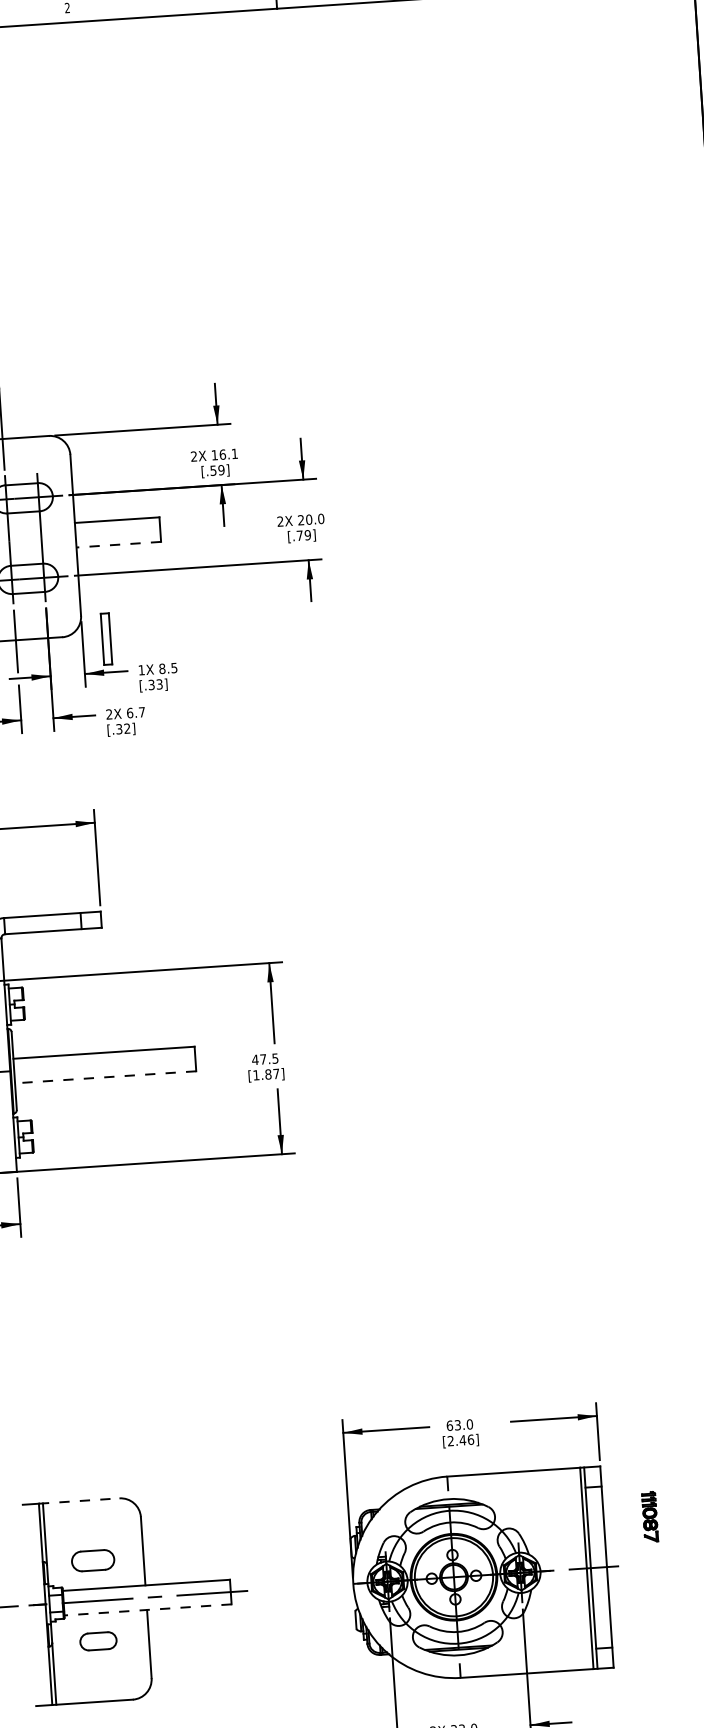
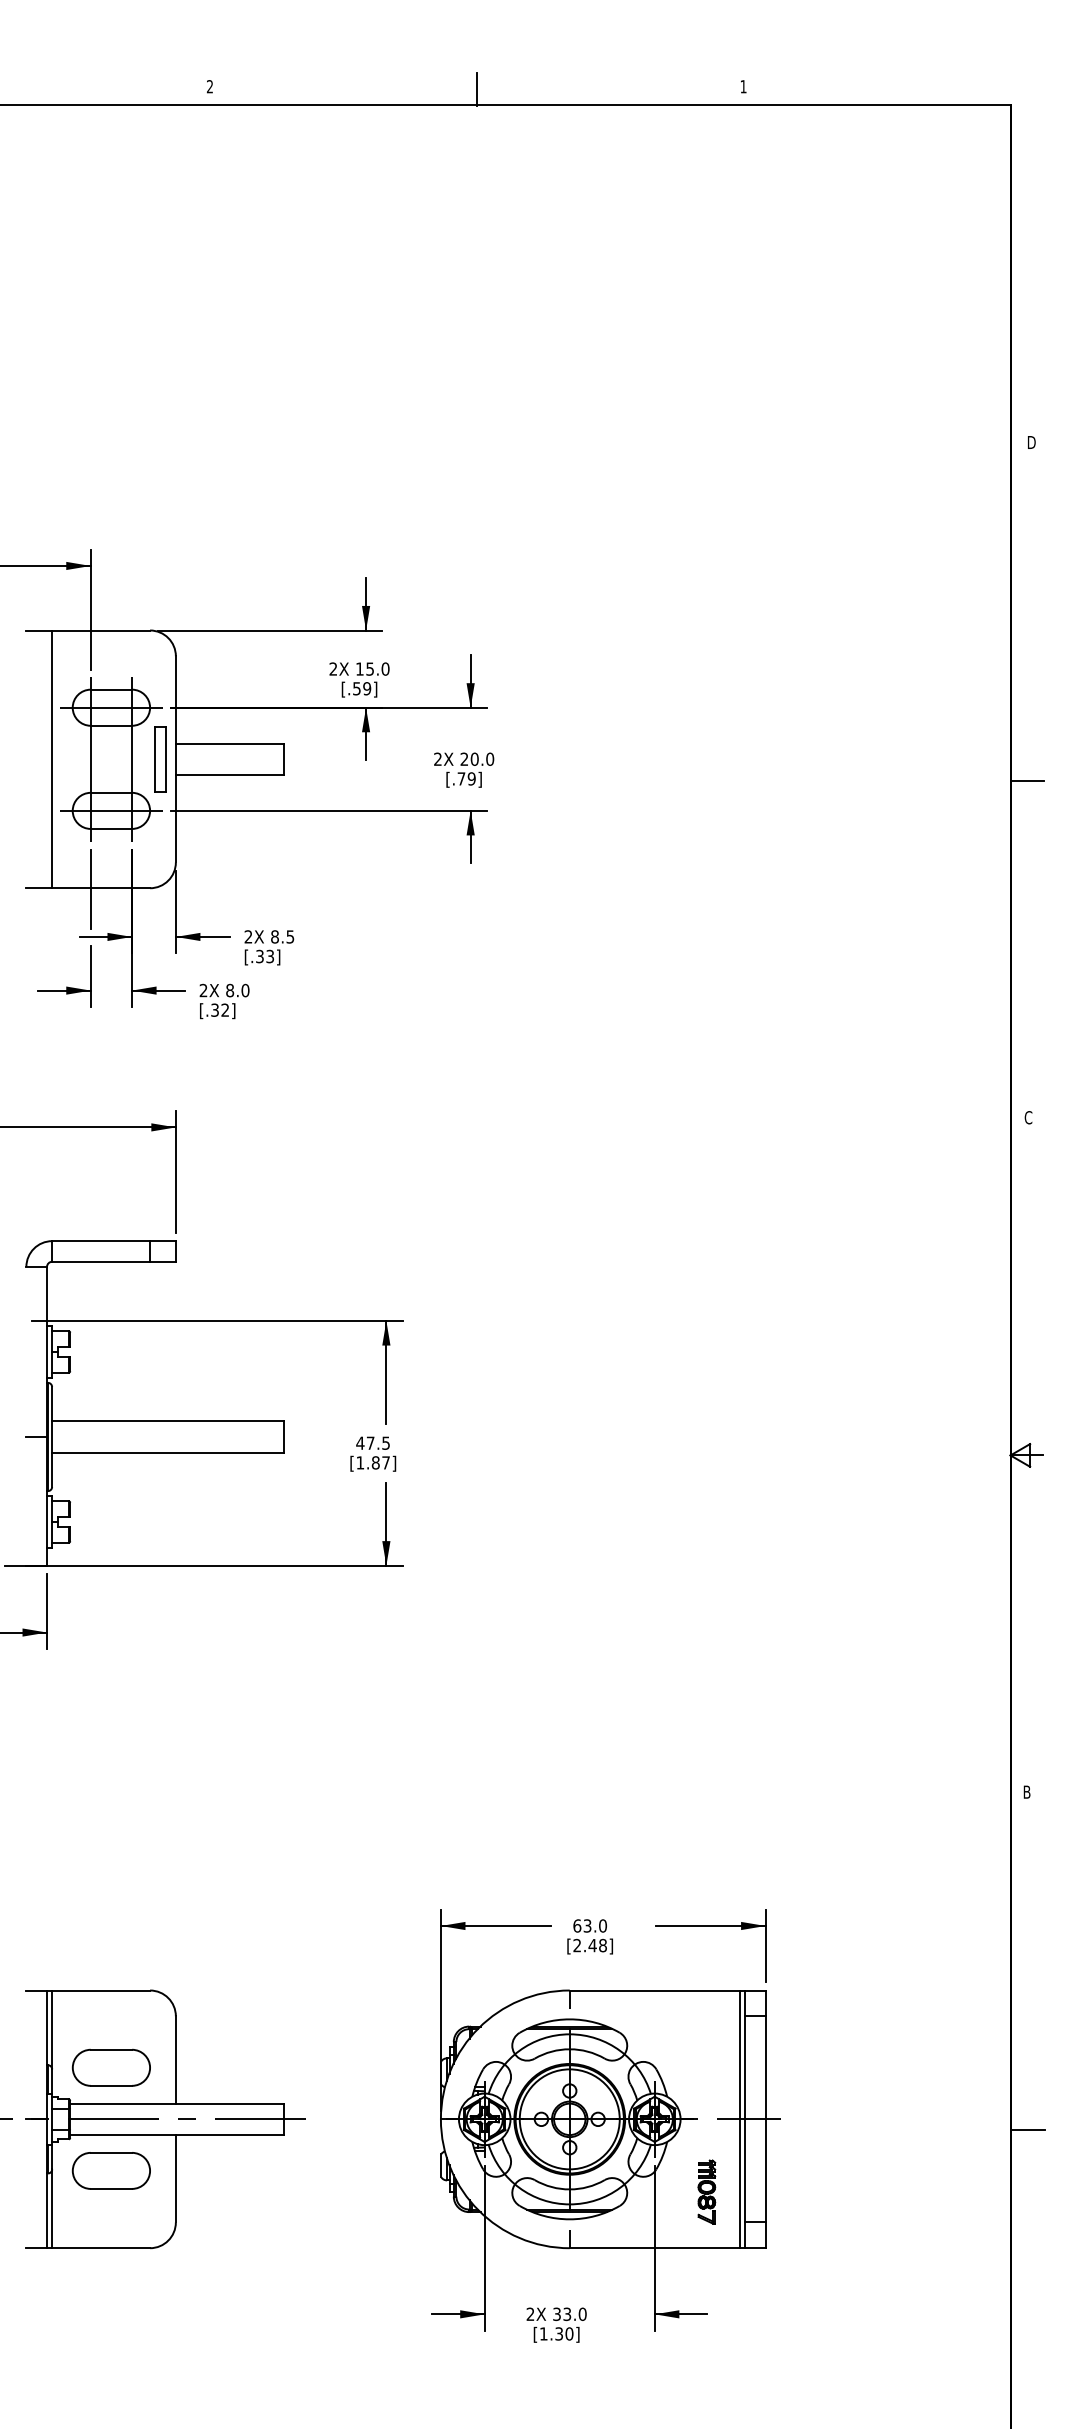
text: (228, 453) -> (377, 668), 16.1 -> 15.0
line: (118, 545) -> (229, 775), dashed -> solid
part: (106, 639) -> (160, 759), moved
text: (141, 669) -> (248, 936), 1X -> 2X
text: (135, 712) -> (237, 990), 6.7 -> 8.0
line: (105, 1077) -> (168, 1452), dashed -> solid
text: (471, 1439) -> (603, 1945), [2.46] -> [2.48]
line: (79, 1501) -> (98, 1990), dashed -> solid
part: (649, 1516) -> (706, 2191), moved
part: (92, 1560) -> (110, 2067), size x1.43
line: (148, 1610) -> (177, 2135), dashed -> solid
part: (97, 1641) -> (110, 2170), size x1.67

